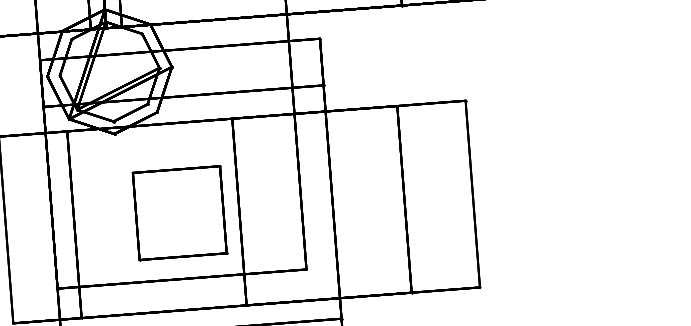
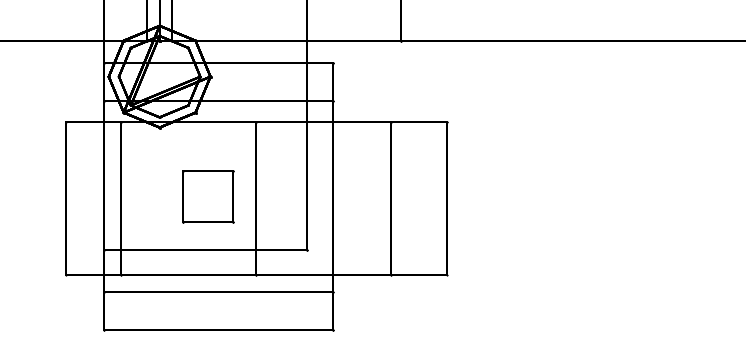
part: (180, 213) -> (208, 196), size x0.71

